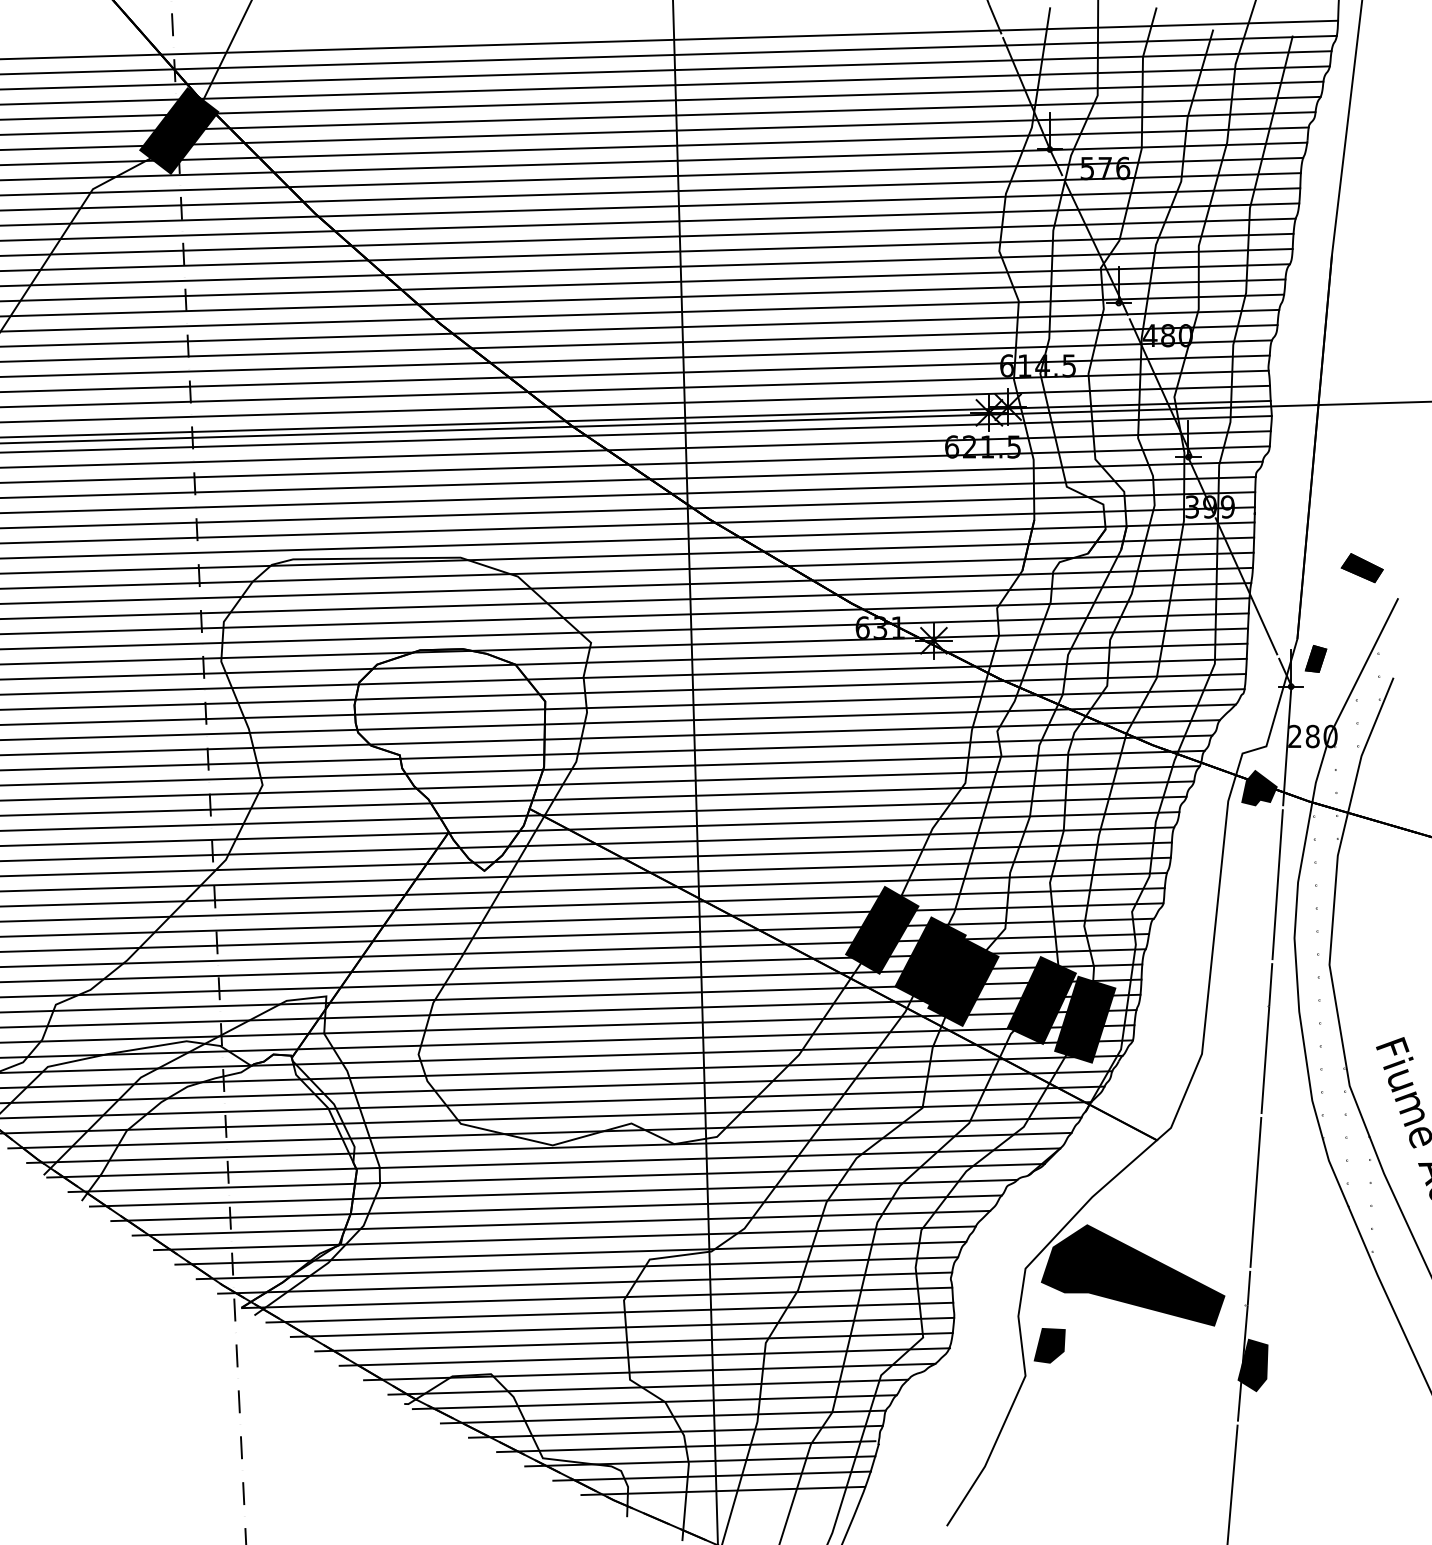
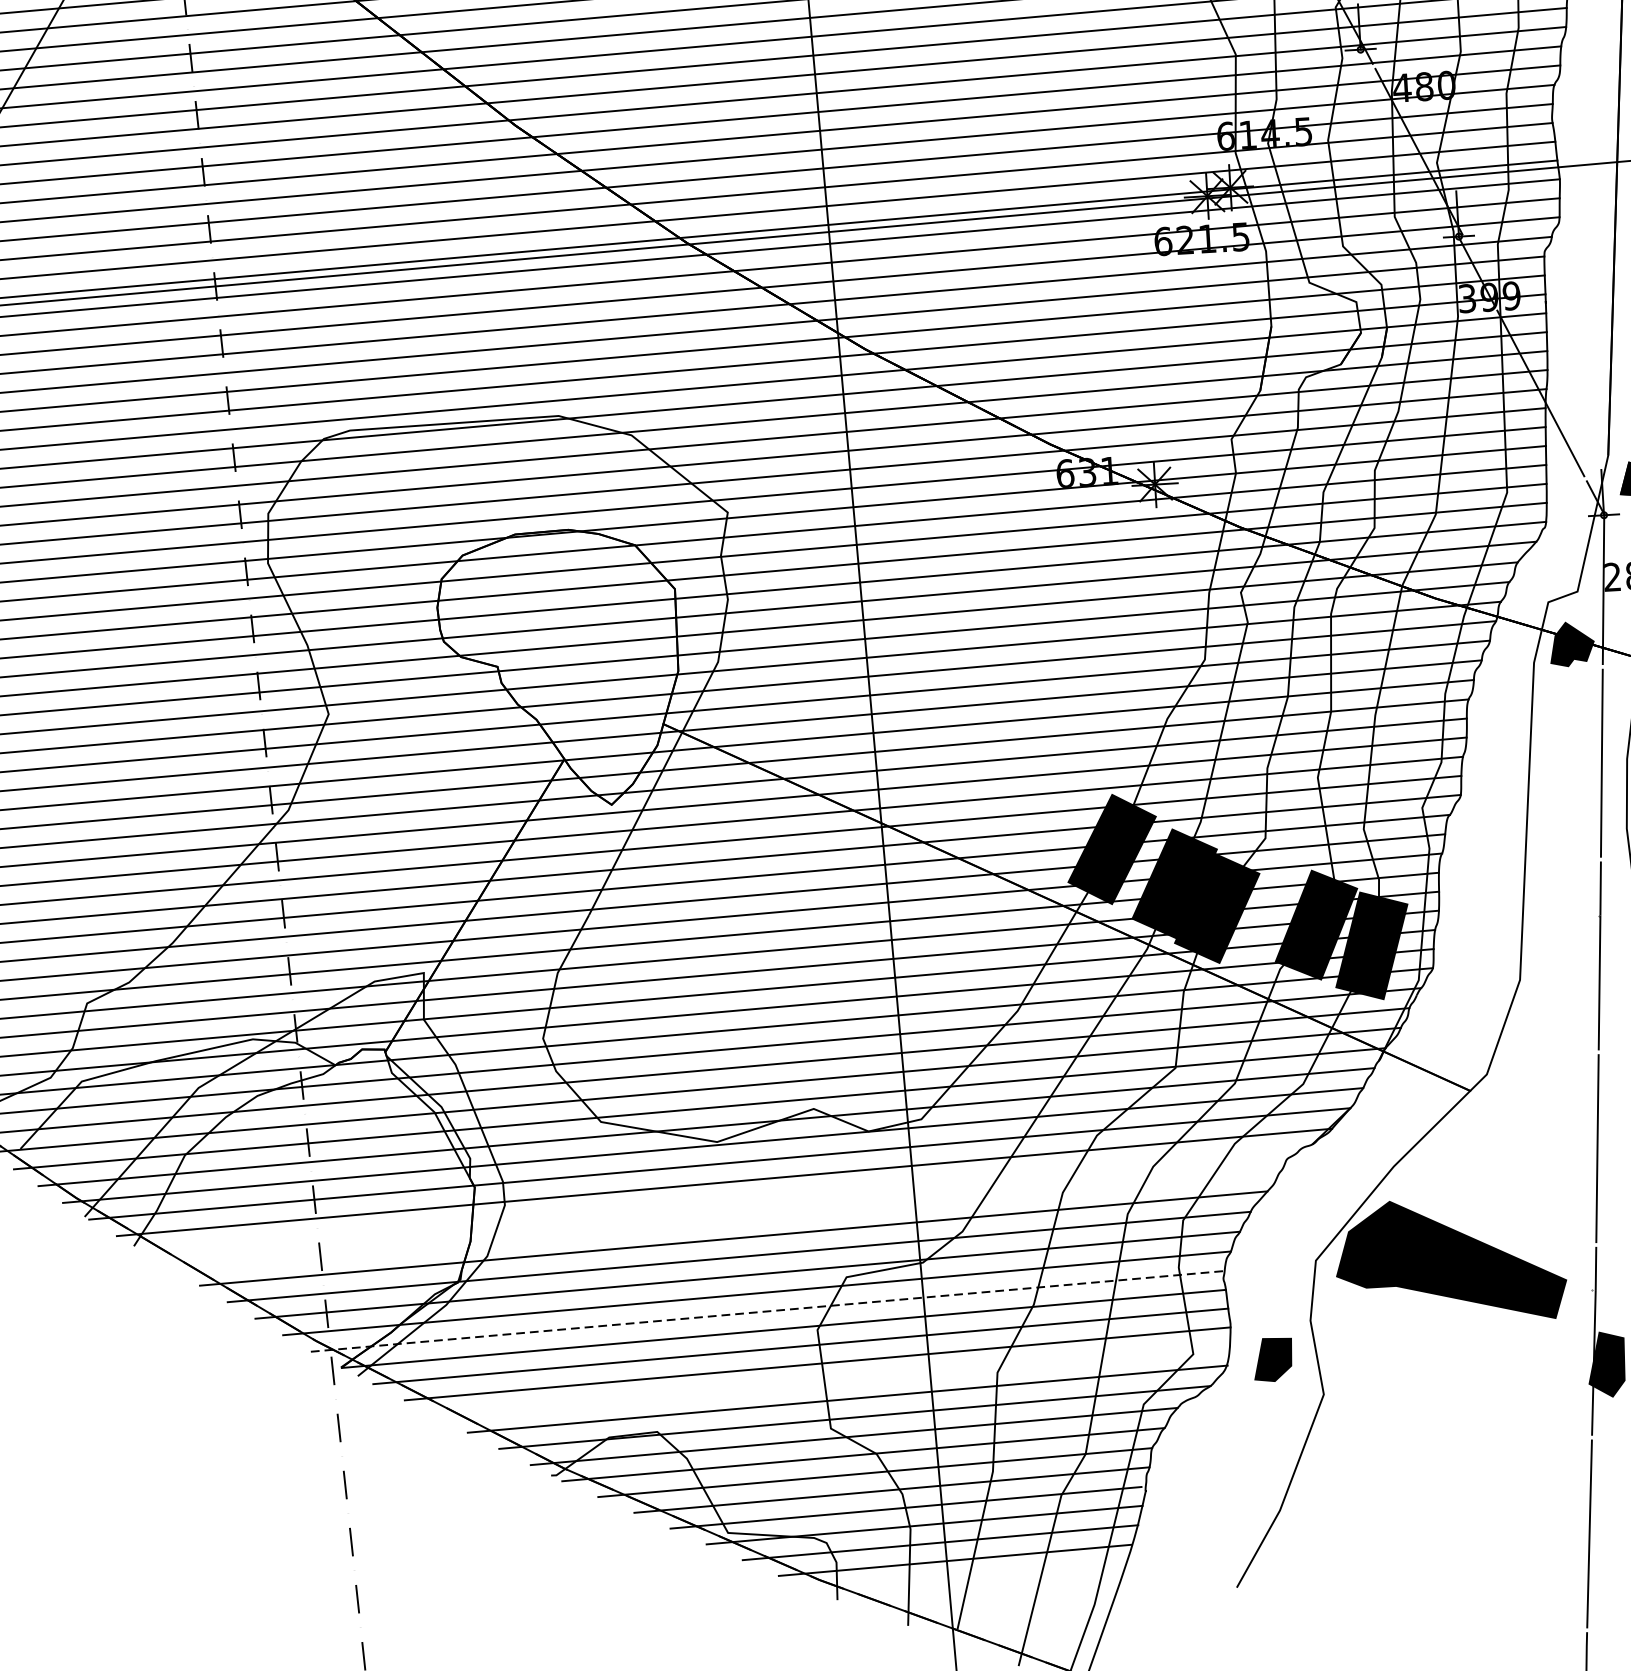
line: (553, 1192) -> (721, 1200), removed
line: (556, 1208) -> (726, 1220), removed
line: (585, 1283) -> (768, 1311), solid -> dashed
line: (633, 1342) -> (832, 1381), removed
part: (1049, 1345) -> (1272, 1359), moved

